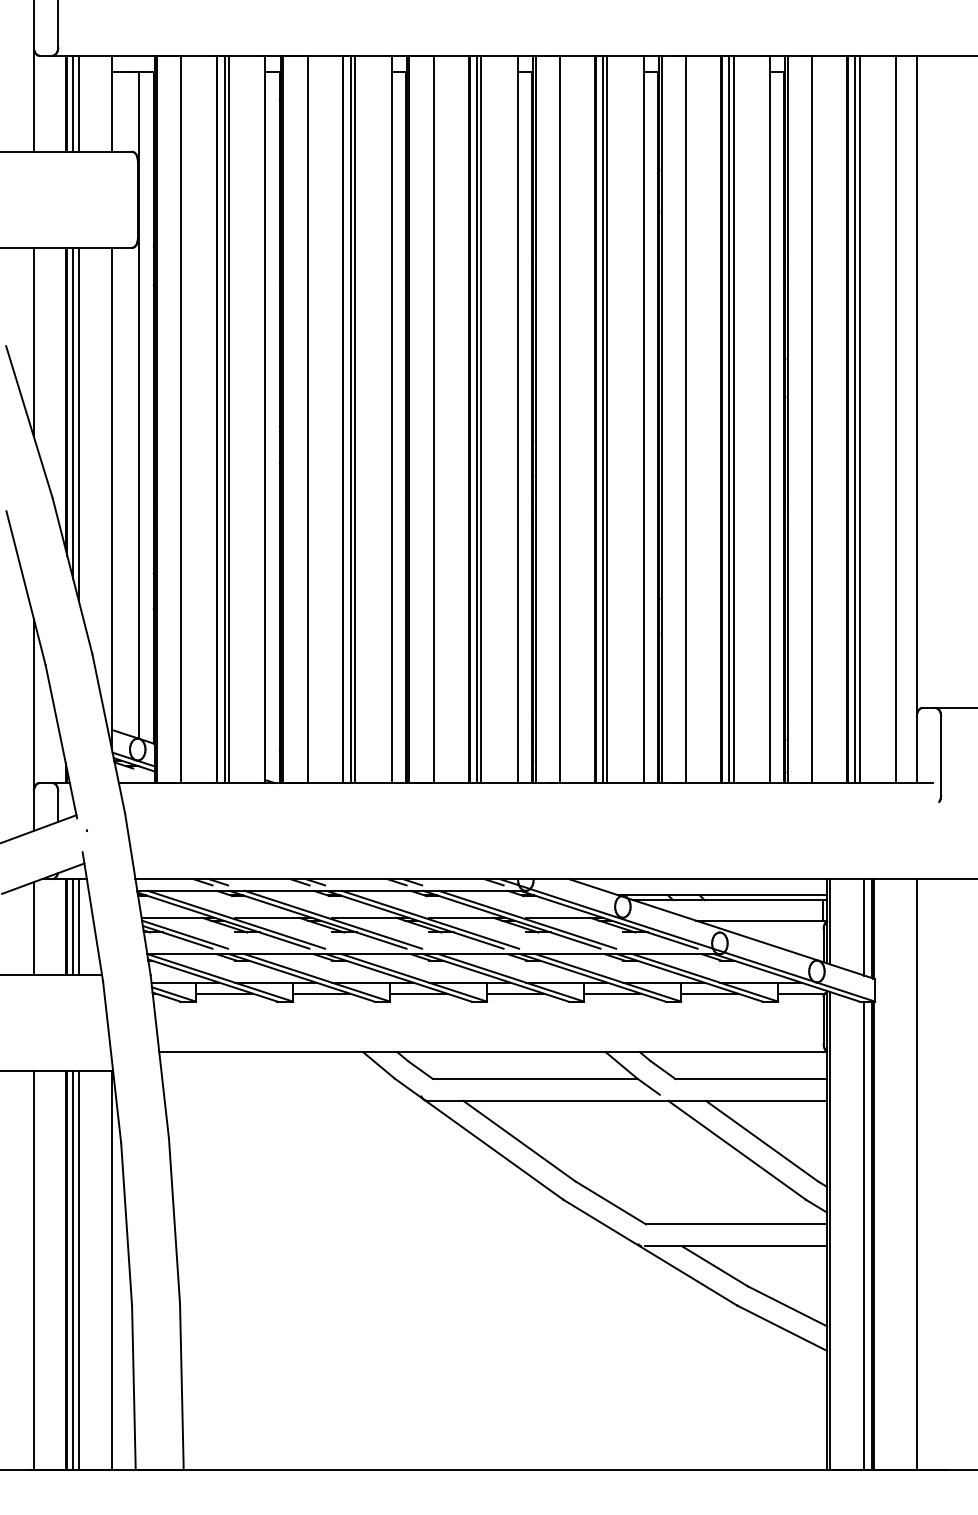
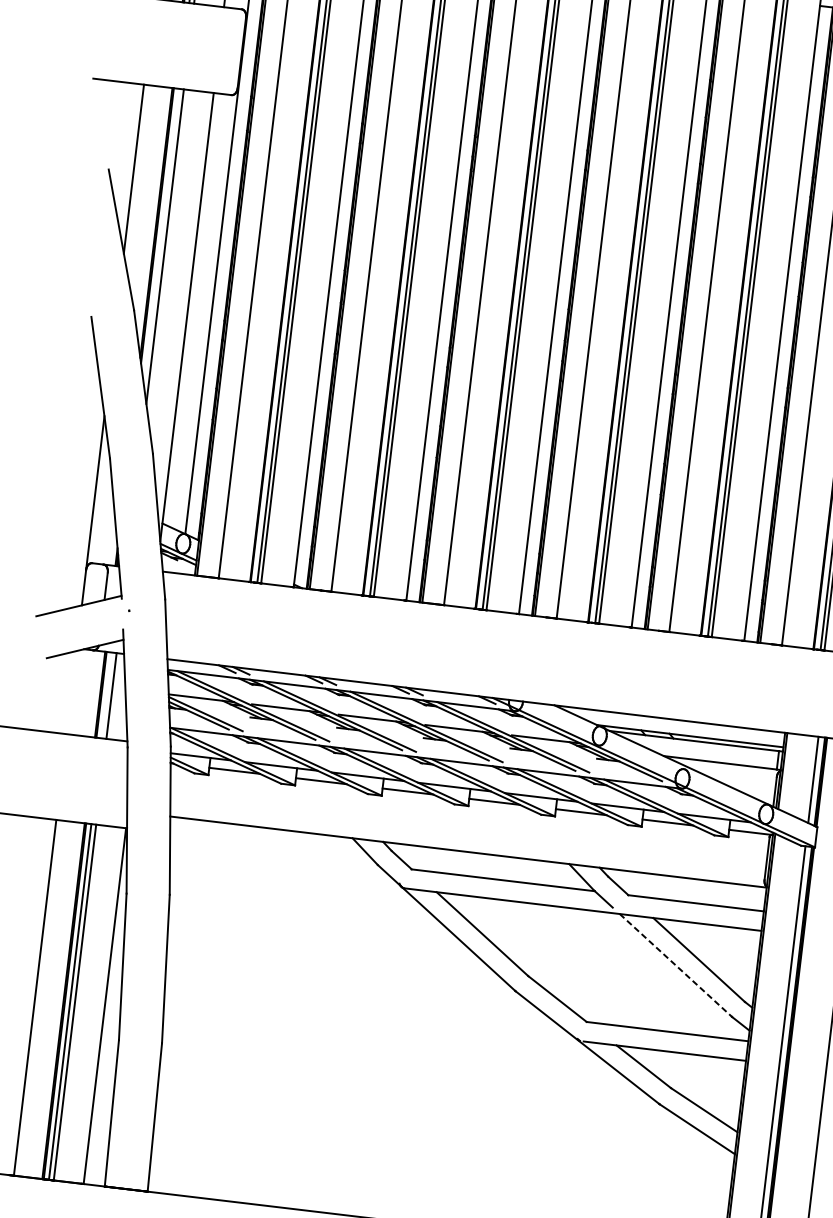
line: (73, 412) -> (161, 235), removed
line: (73, 927) -> (106, 695), removed
line: (33, 928) -> (71, 692), removed
line: (737, 1150) -> (676, 965), solid -> dashed

